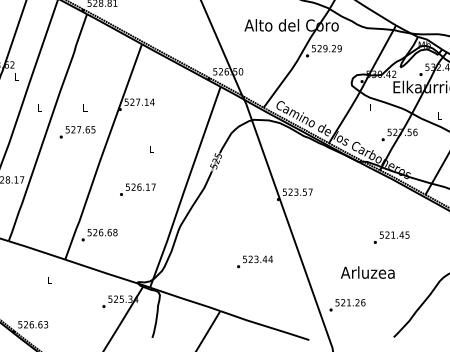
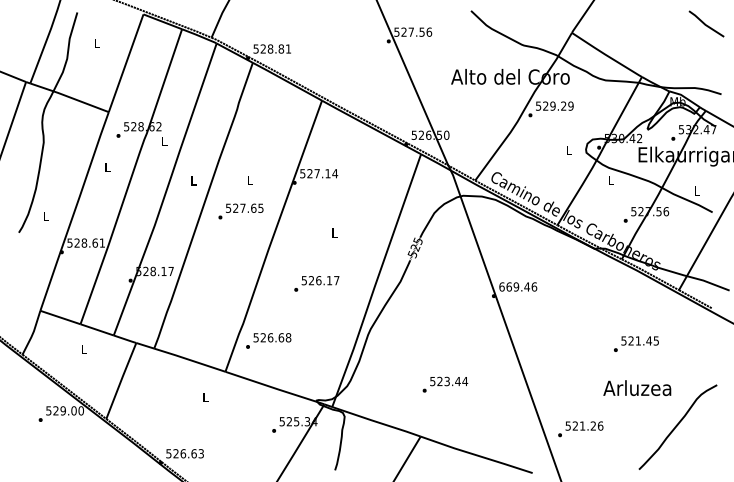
text: (298, 191) -> (518, 286), 523.57 -> 669.46
text: (255, 261) -> (445, 384), moved
text: (367, 272) -> (637, 388), moved

